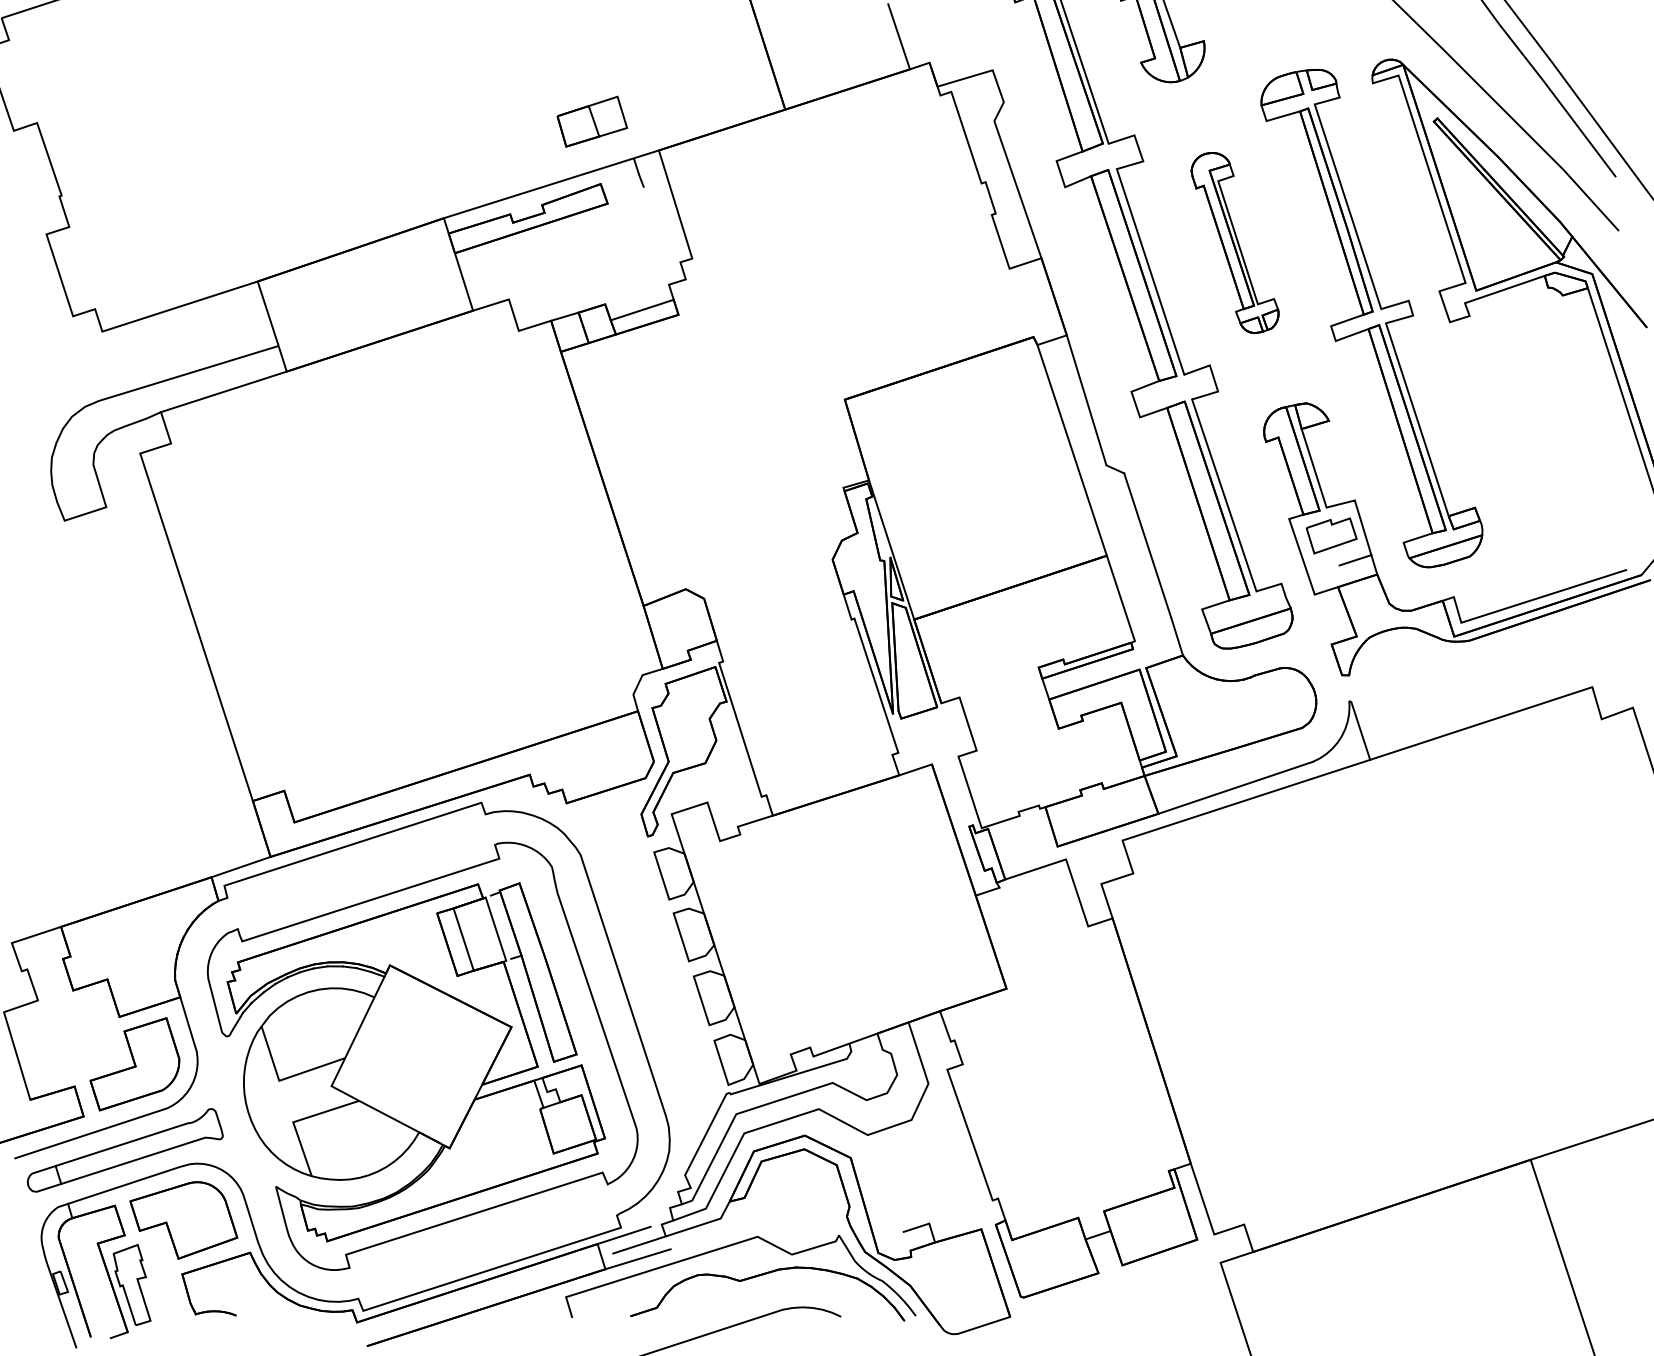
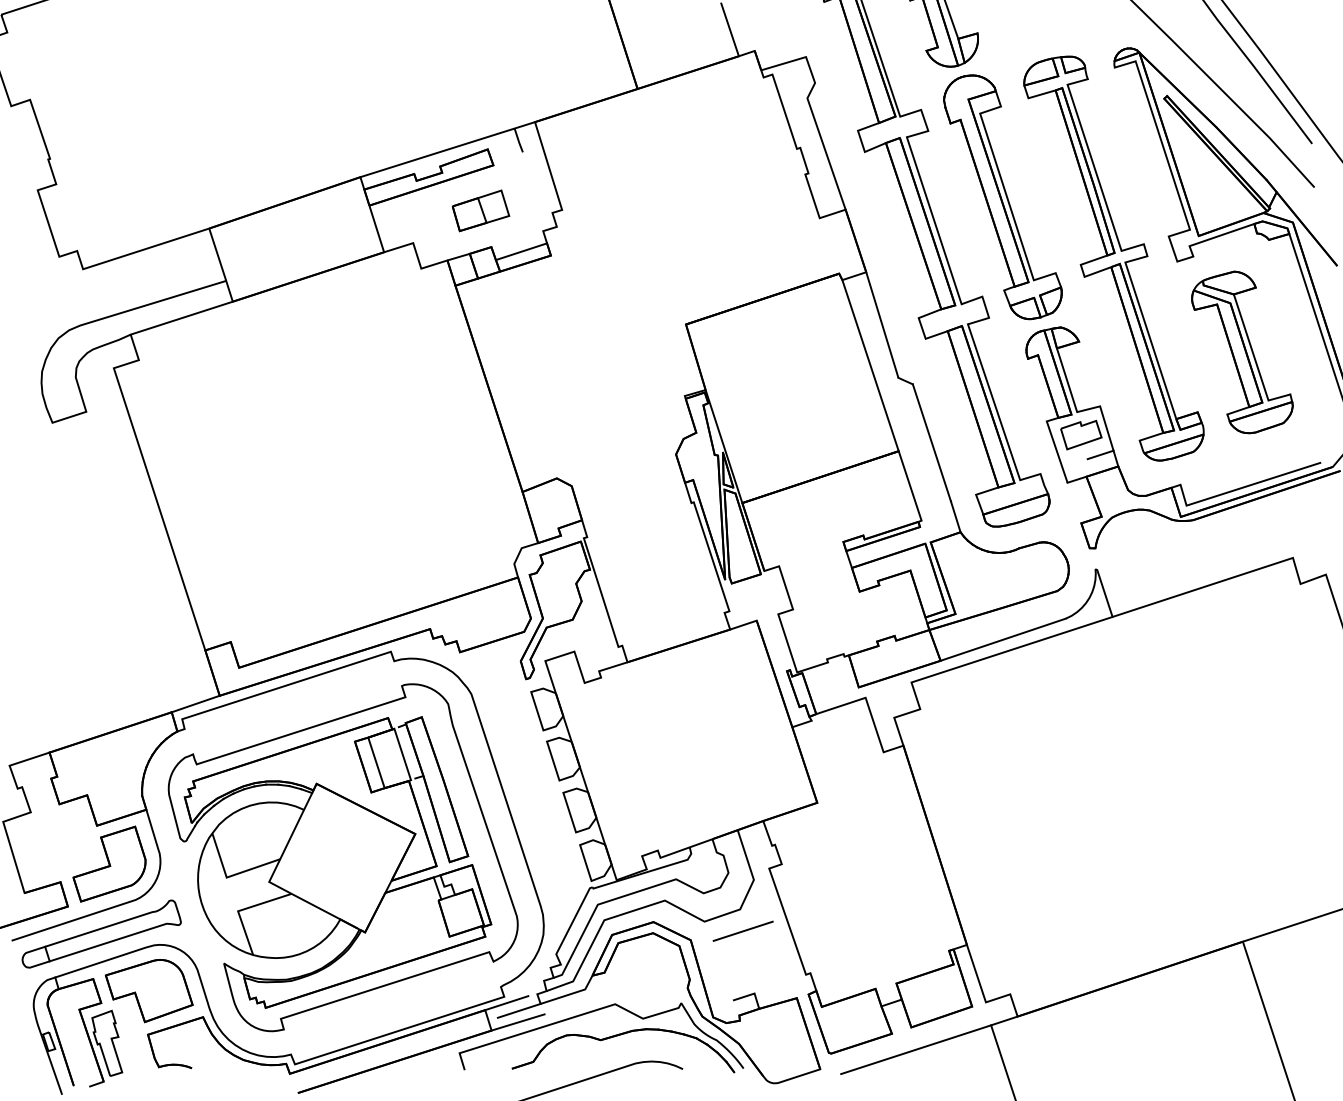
part: (592, 121) -> (481, 210), moved
part: (1234, 242) -> (1002, 196), size x1.67
part: (1530, 433) -> (1242, 351), added
line: (915, 1146) -> (743, 930), added
line: (1127, 1292) -> (915, 1049), added

